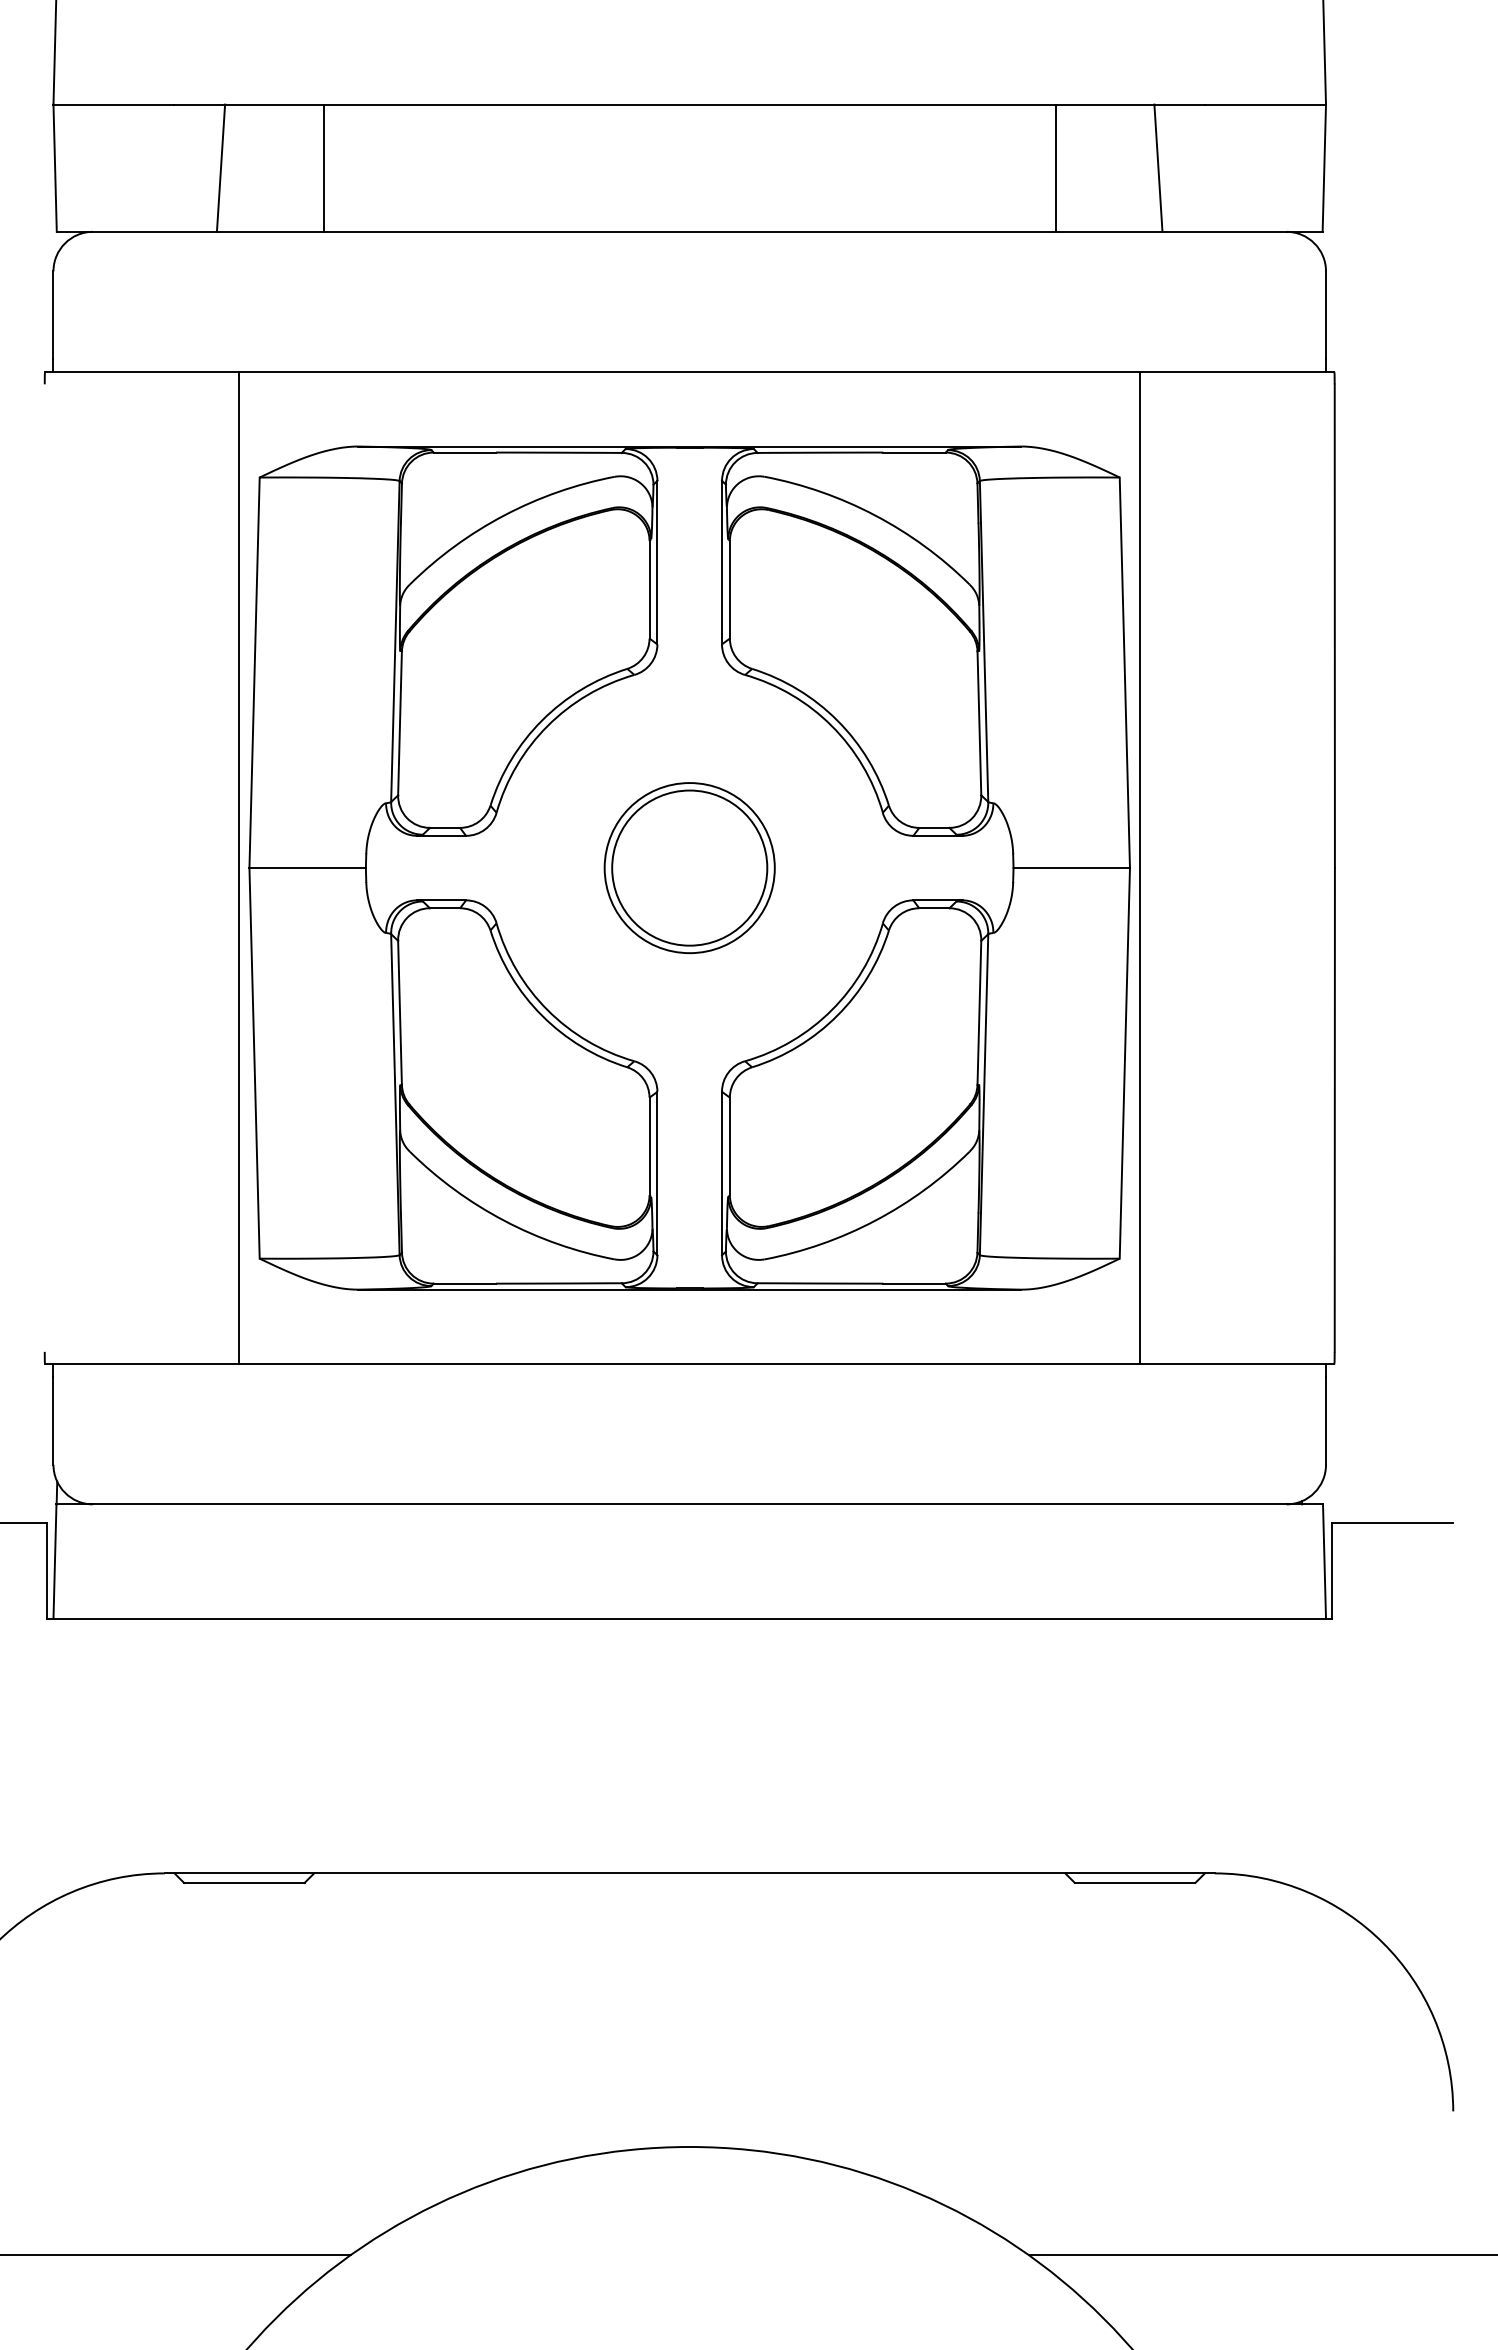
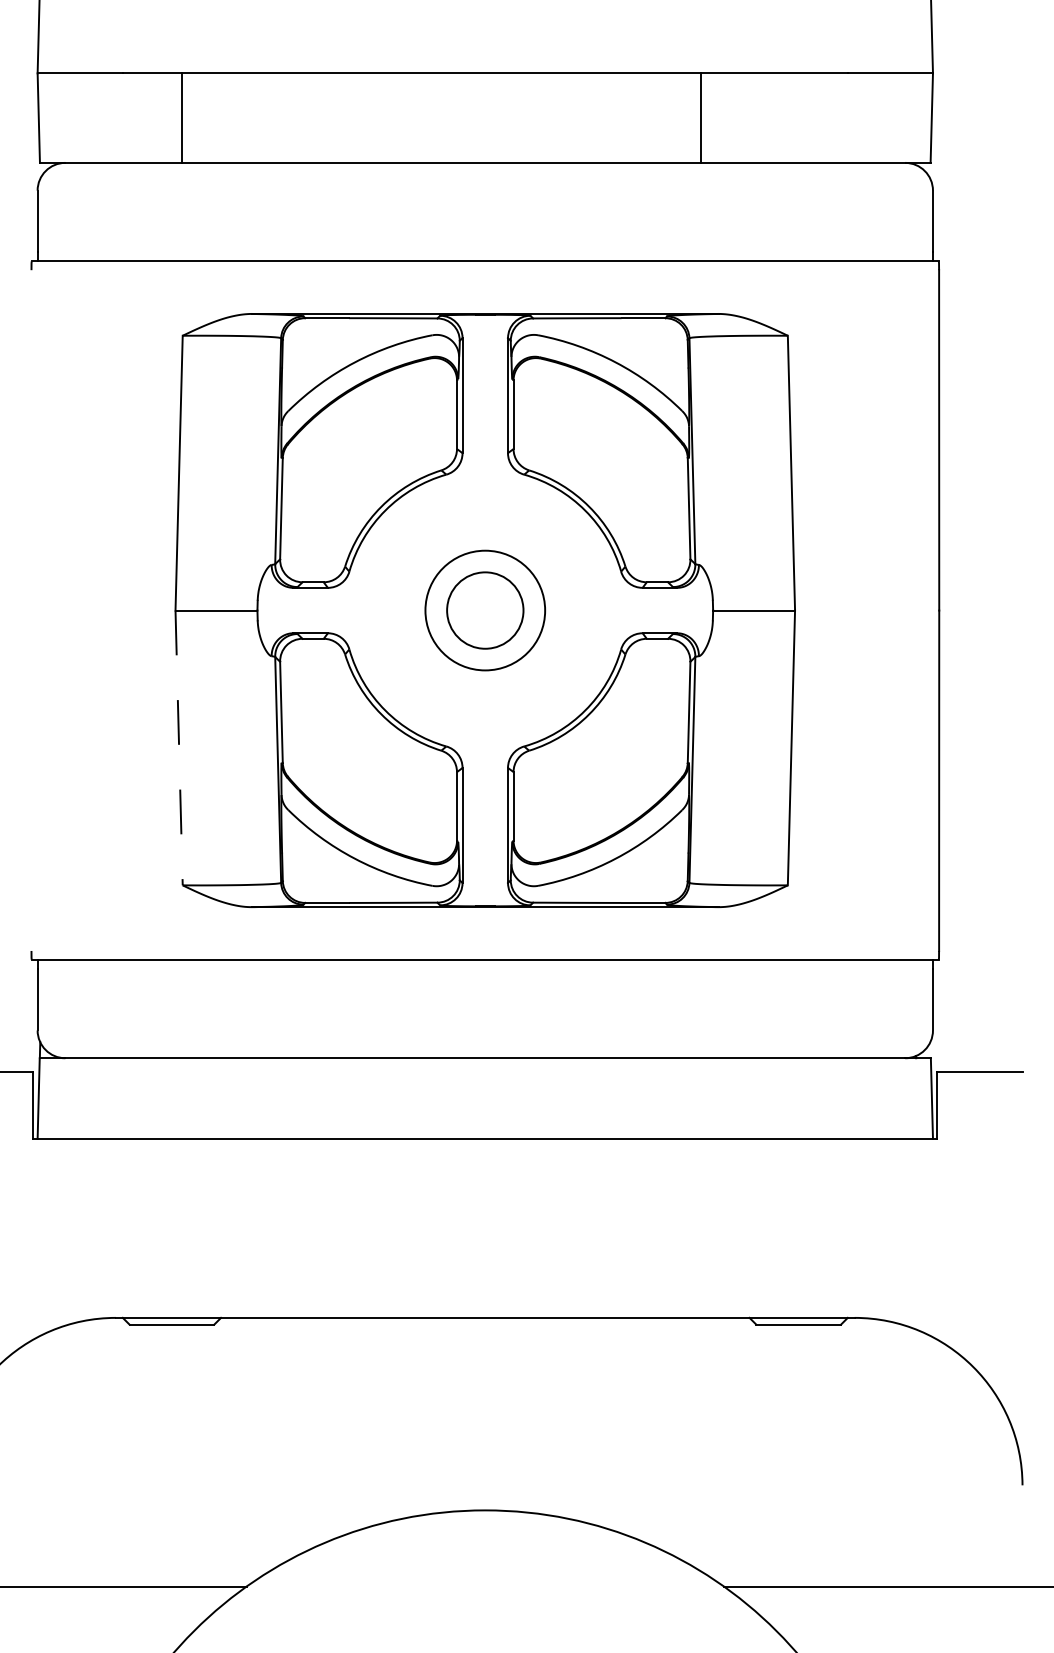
line: (220, 167) -> (155, 117), removed
line: (323, 167) -> (181, 117), moved
line: (1055, 167) -> (700, 117), moved
line: (1158, 167) -> (815, 117), removed
line: (239, 867) -> (168, 610), removed
circle: (689, 867) -> (485, 610), size x0.7
line: (1140, 867) -> (802, 610), removed
line: (254, 1063) -> (179, 748), solid -> dashed

